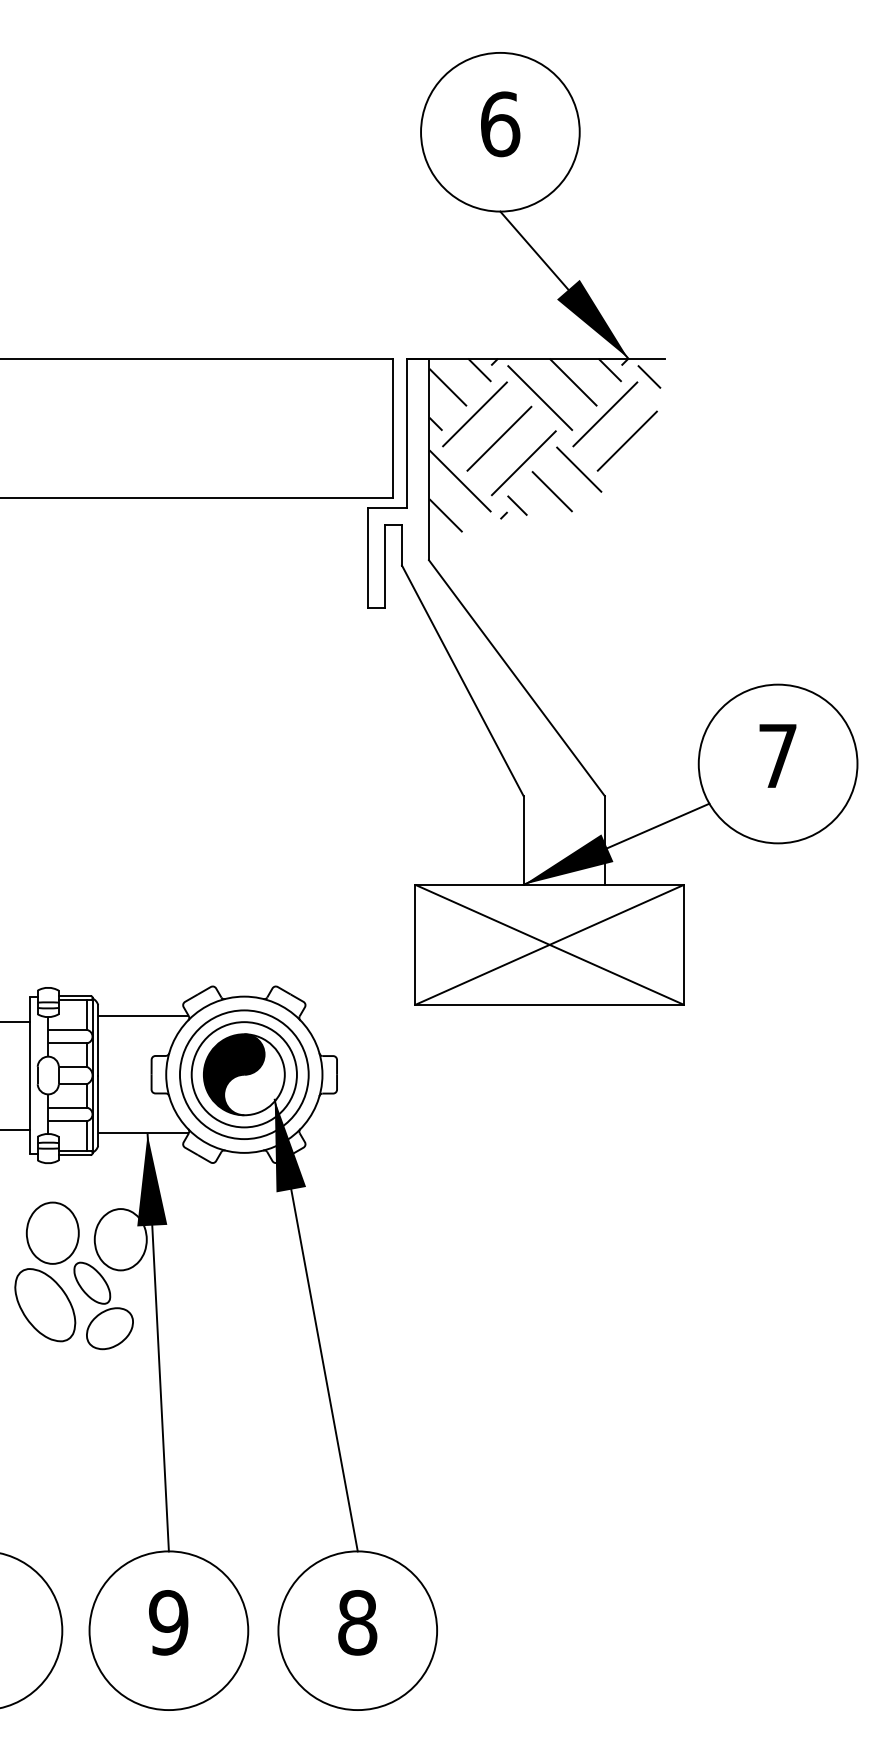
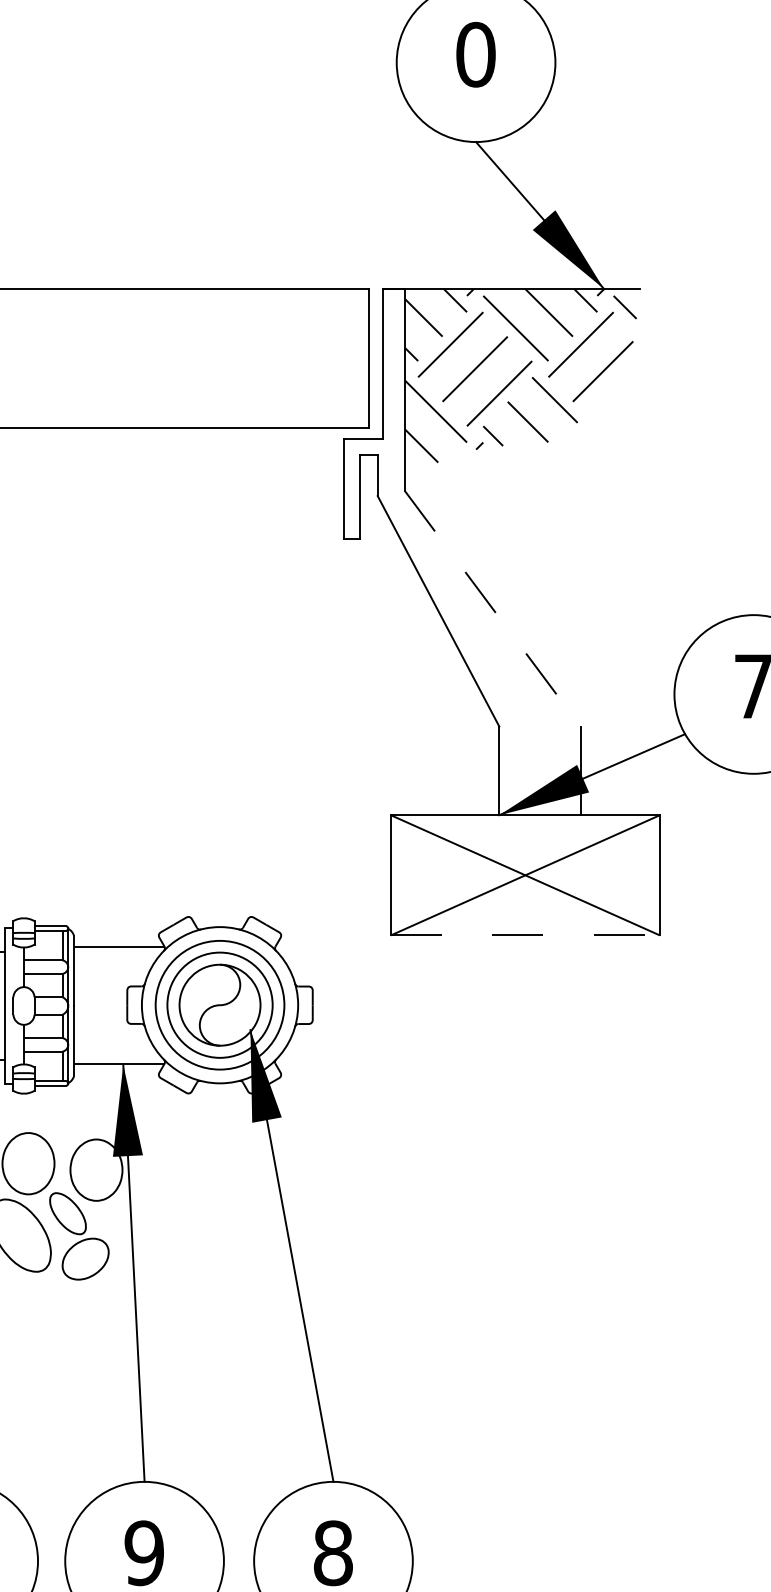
text: (500, 124) -> (476, 54), 6 -> 0
line: (517, 678) -> (493, 608), solid -> dashed
line: (549, 1004) -> (525, 934), solid -> dashed
fill: (233, 1074) -> (209, 1004), removed

